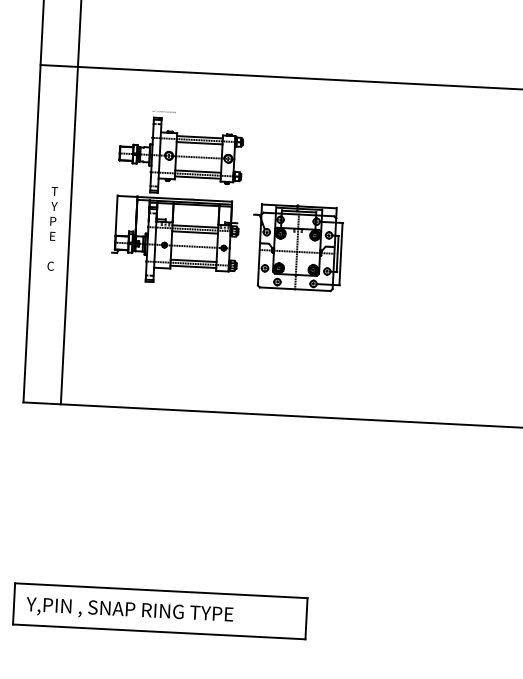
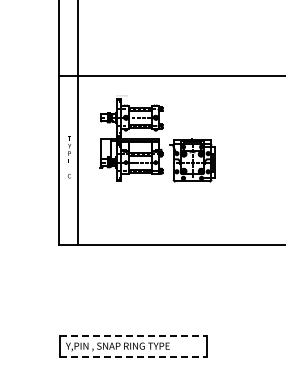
line: (162, 591) -> (133, 336), solid -> dashed
line: (160, 631) -> (133, 356), solid -> dashed

